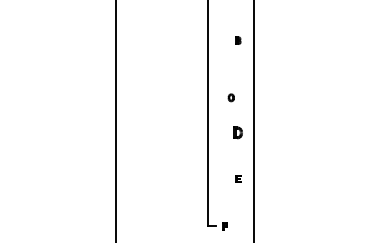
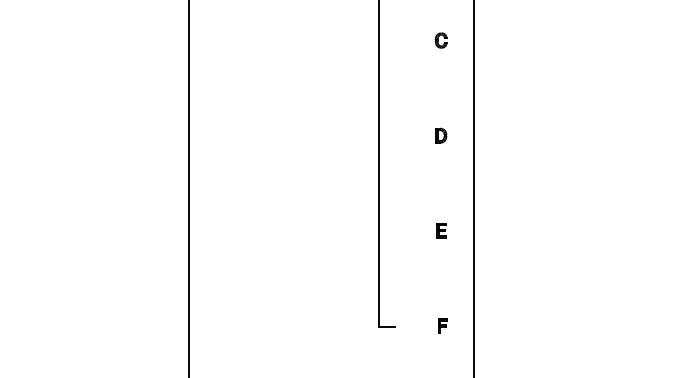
part: (230, 97) -> (439, 39), moved
part: (238, 132) -> (441, 134), size x0.62
part: (224, 226) -> (441, 326), moved

